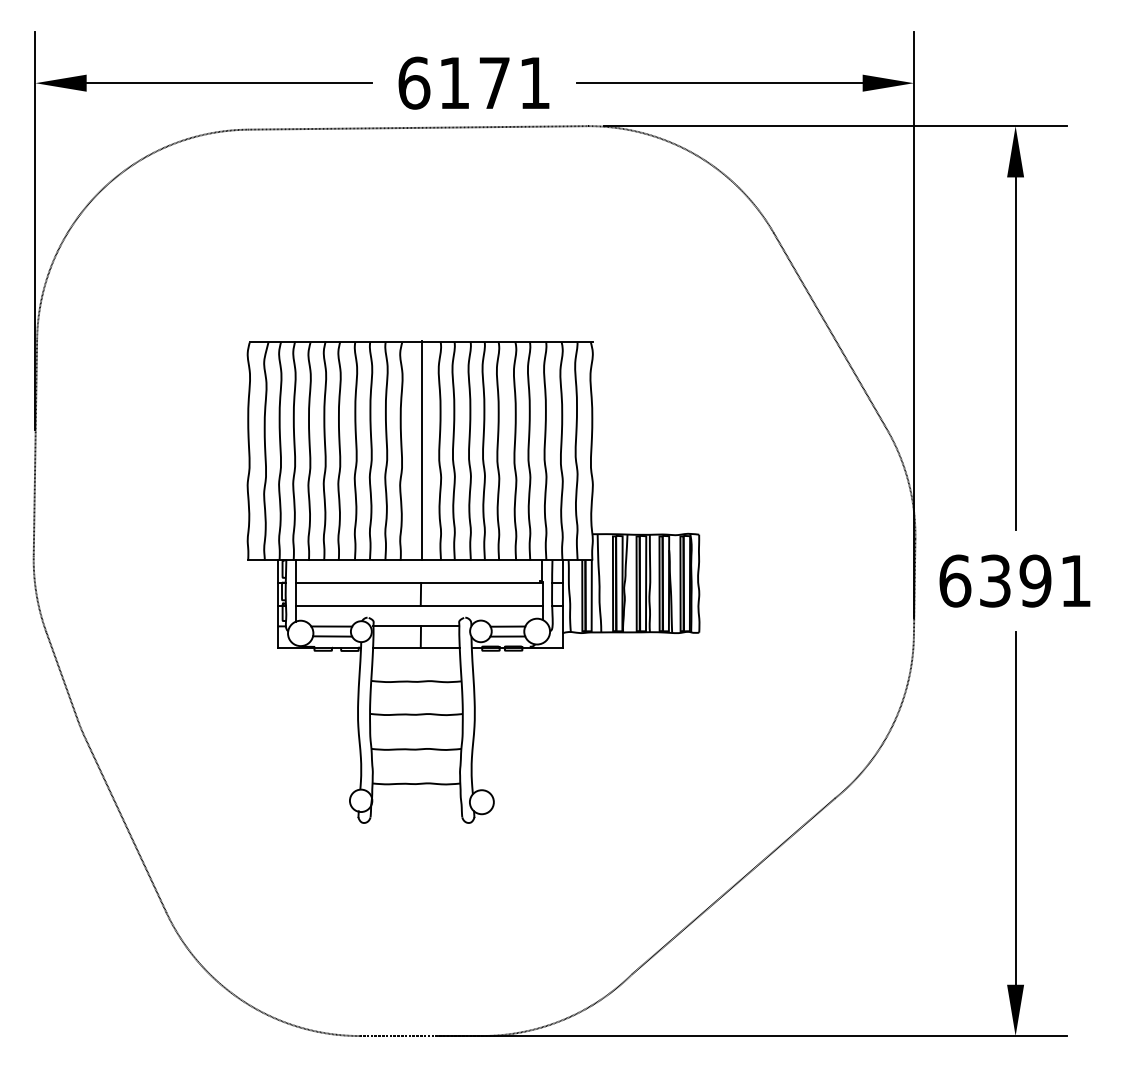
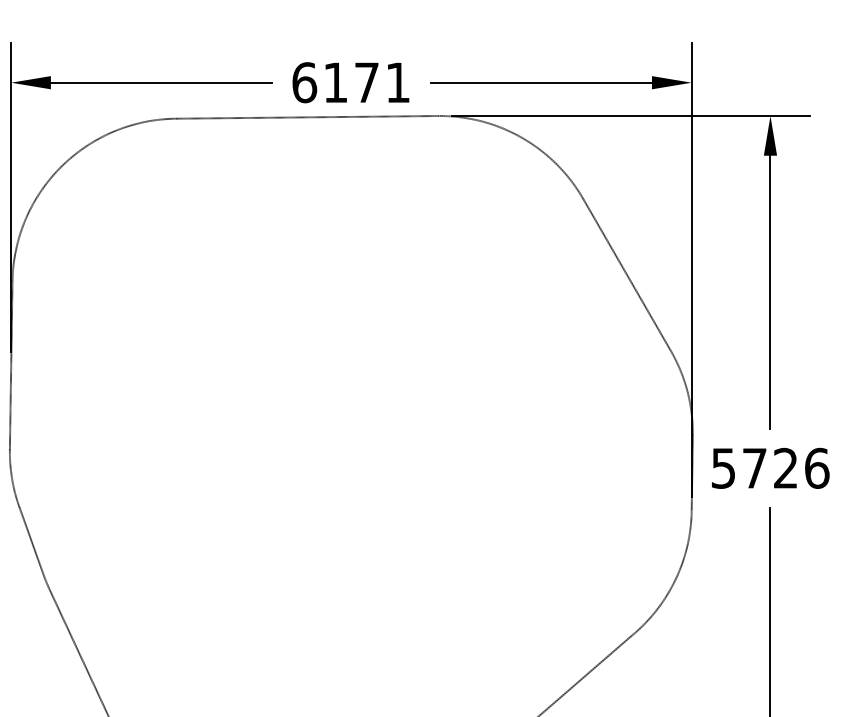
text: (1015, 580) -> (770, 467), 6391 -> 5726
part: (473, 581) -> (350, 468), removed

